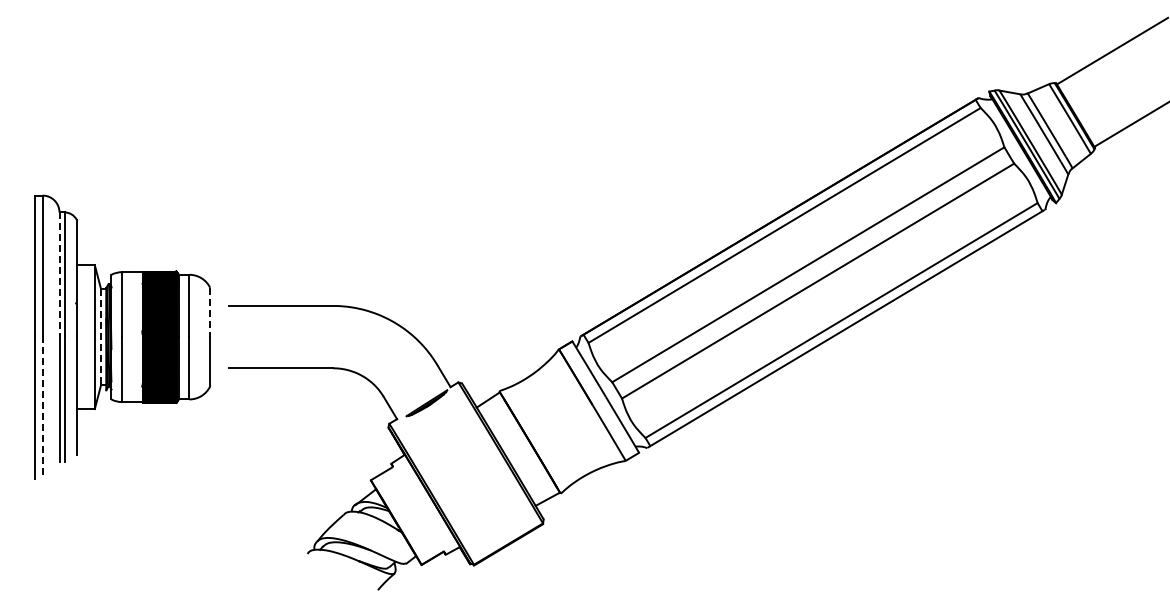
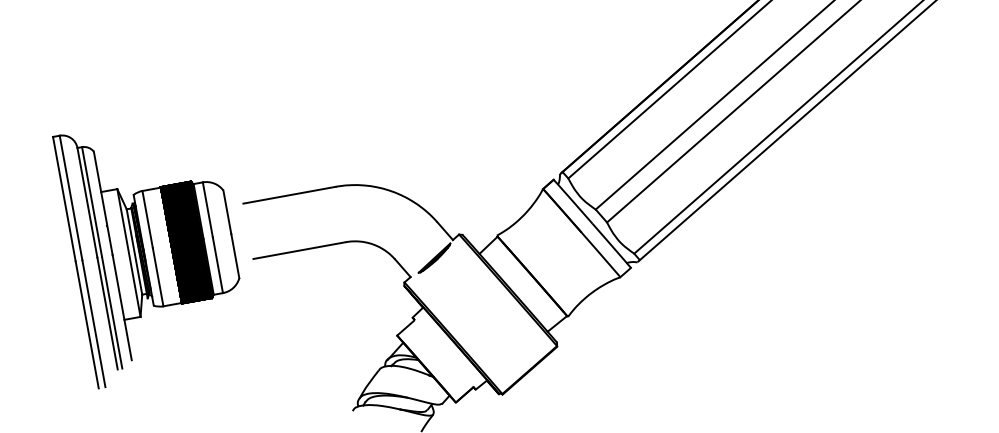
line: (59, 274) -> (87, 203), dashed -> solid
line: (210, 312) -> (227, 212), dashed -> solid
line: (101, 337) -> (134, 252), dashed -> solid
line: (42, 407) -> (93, 323), dashed -> solid

